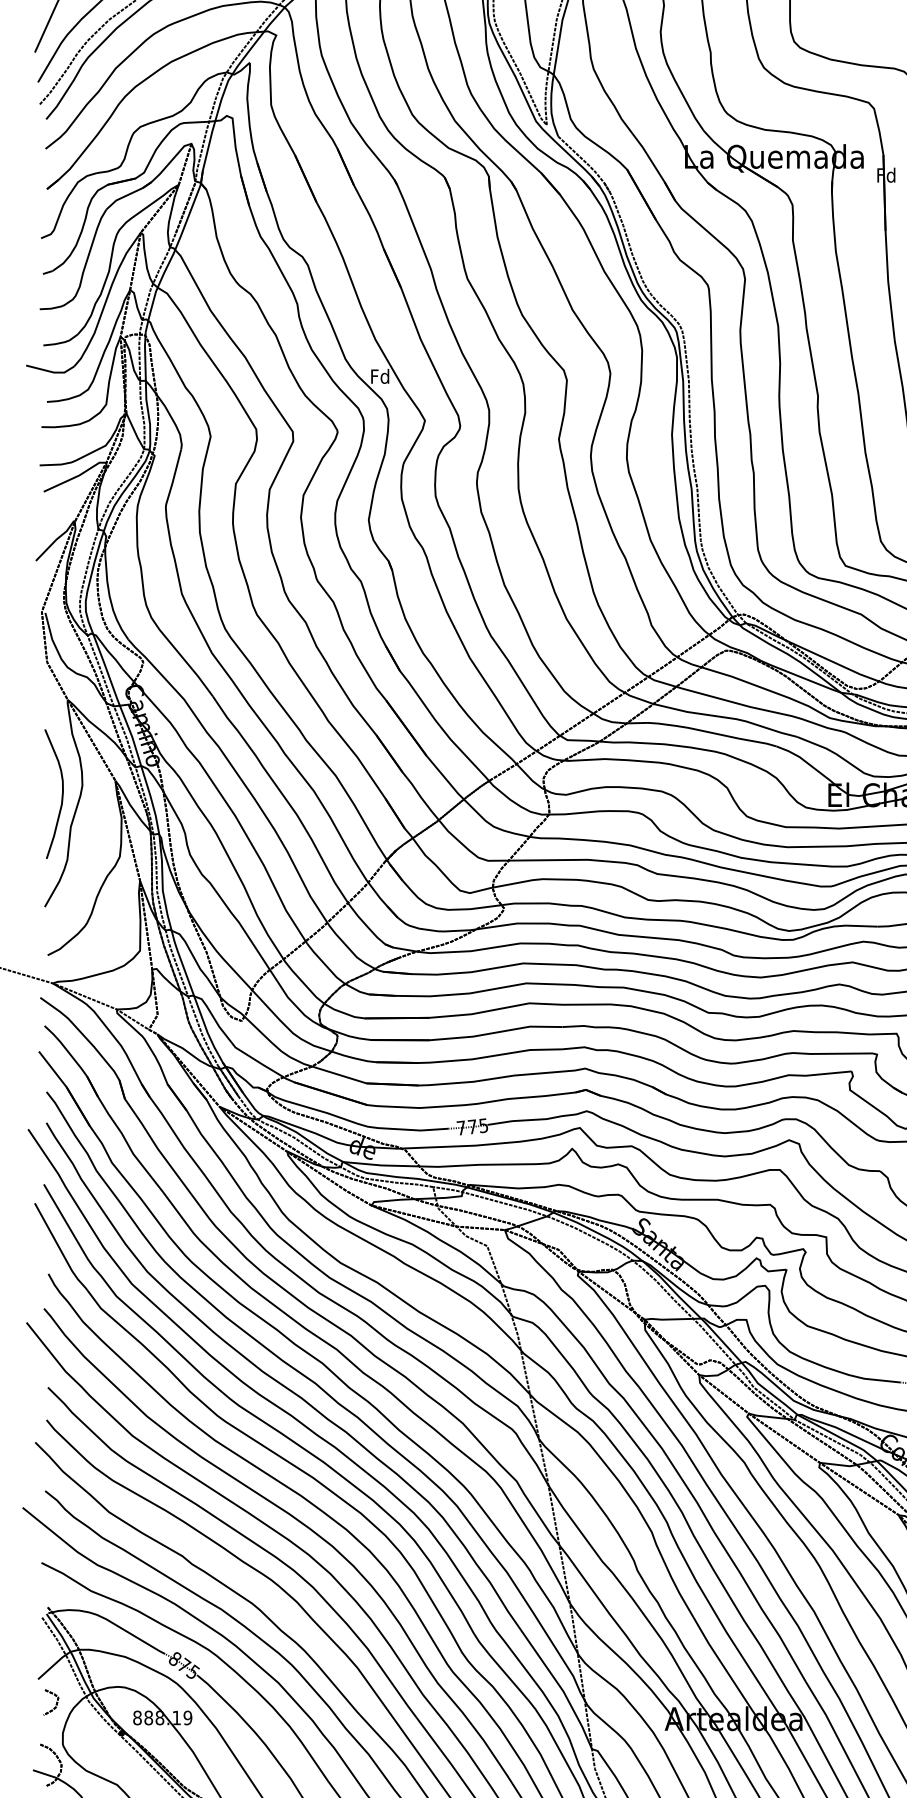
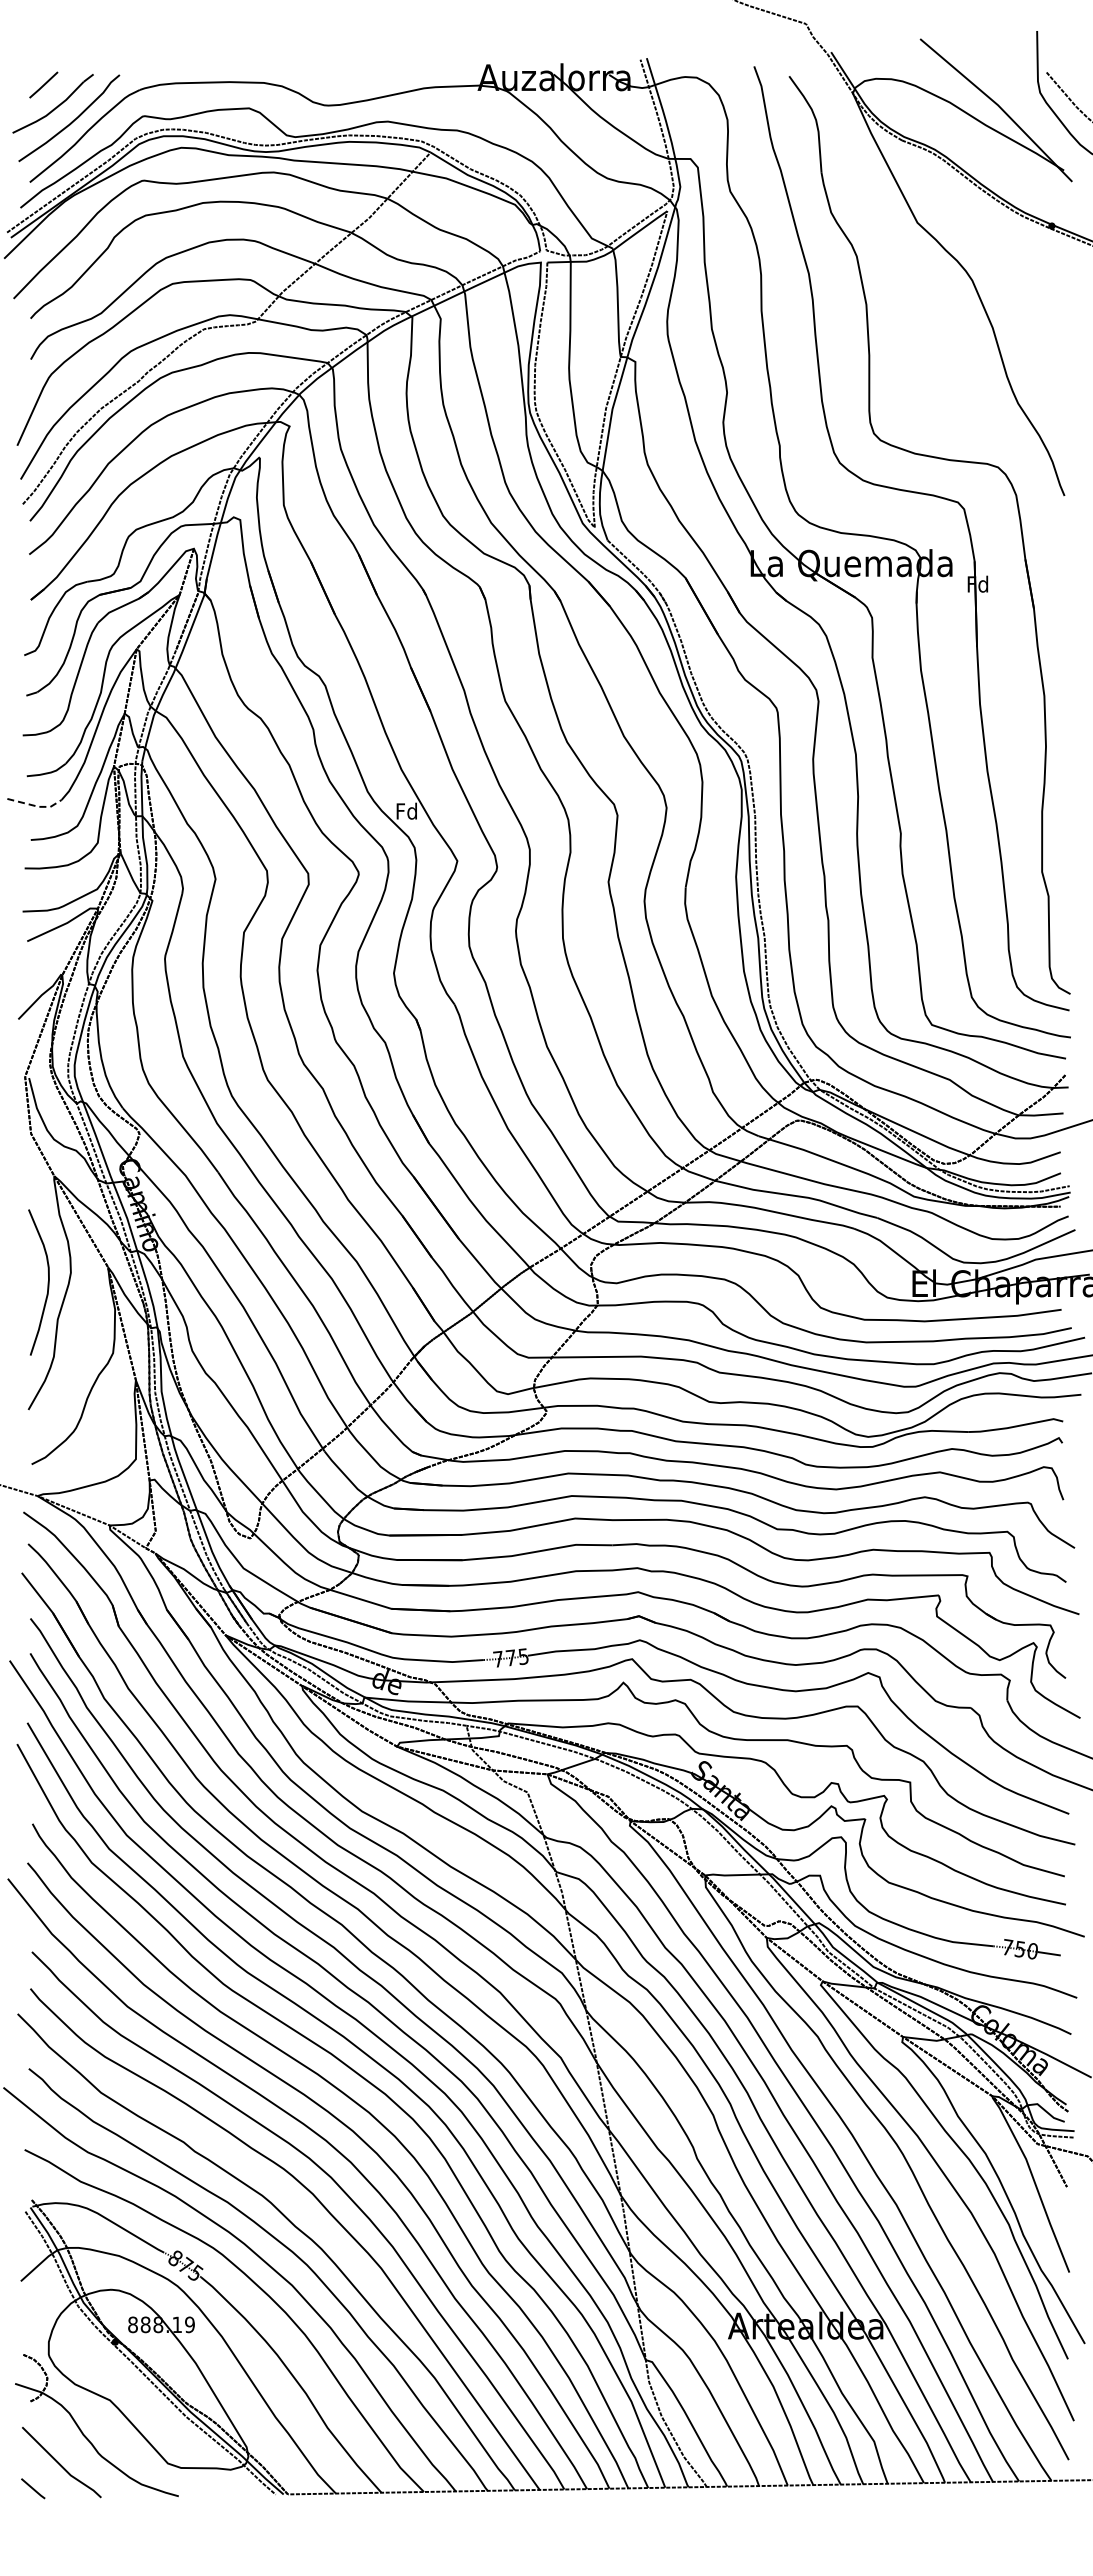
line: (51, 372) -> (36, 806), solid -> dashed
part: (51, 1702) -> (35, 2307), removed

